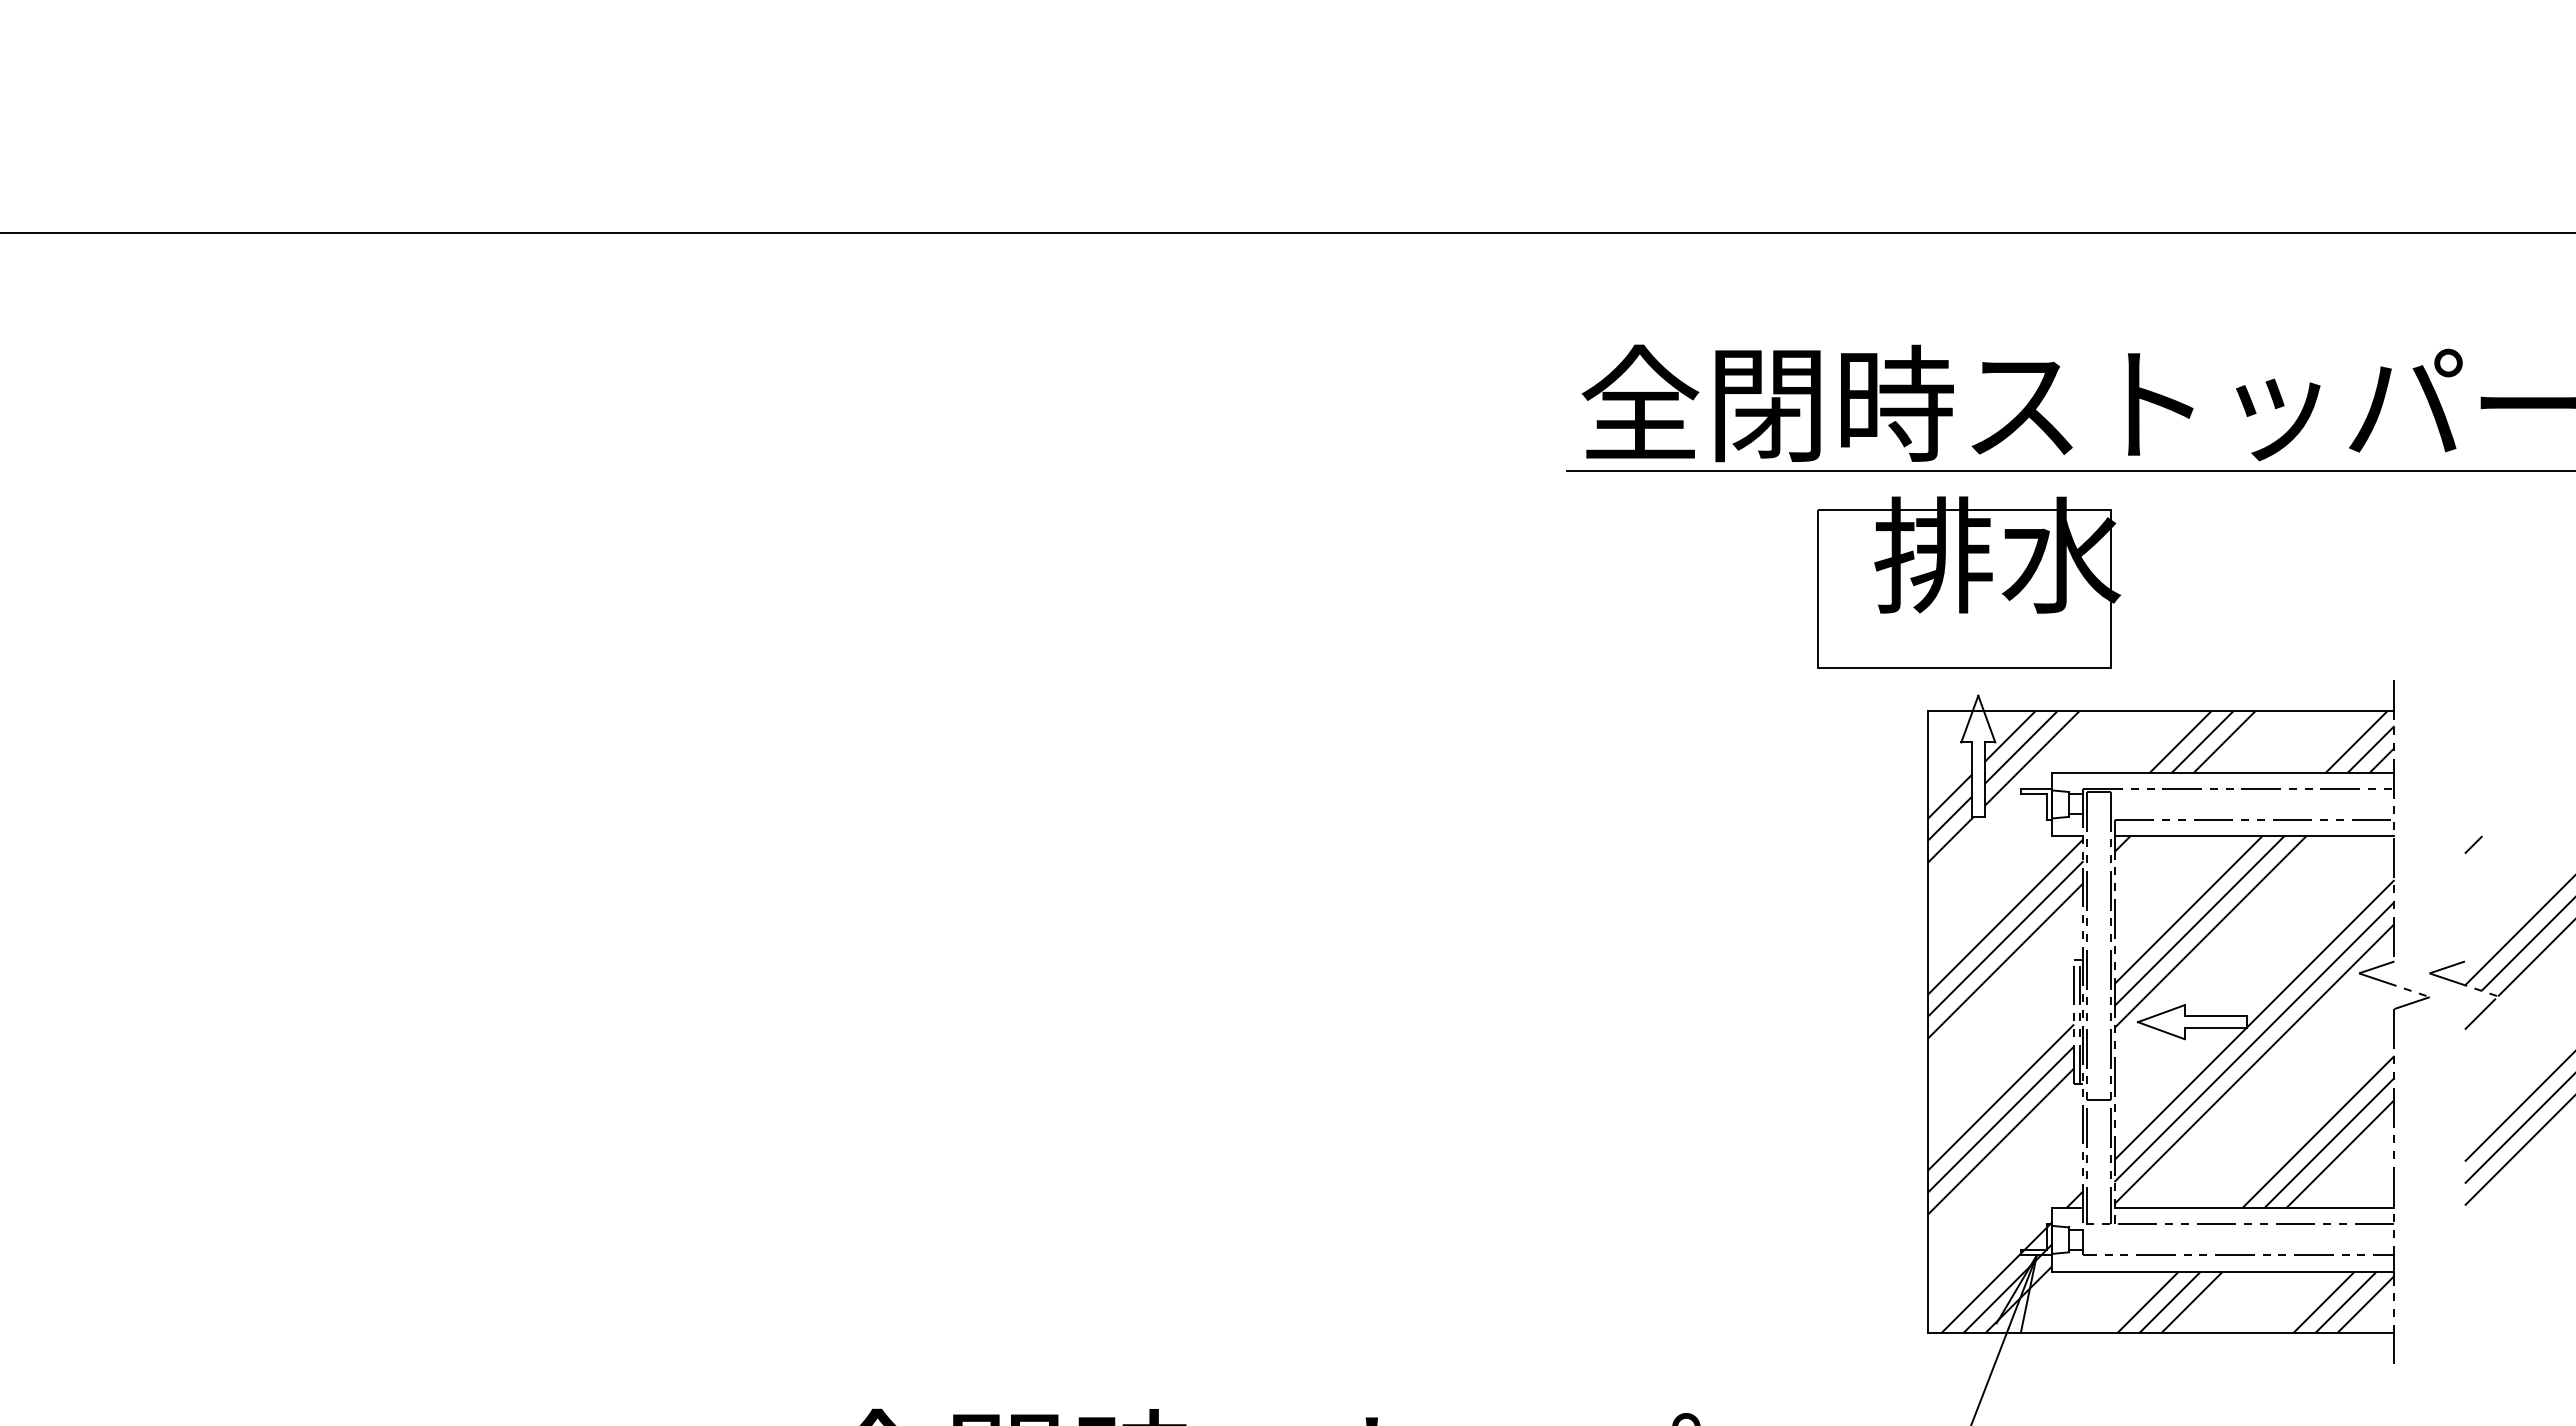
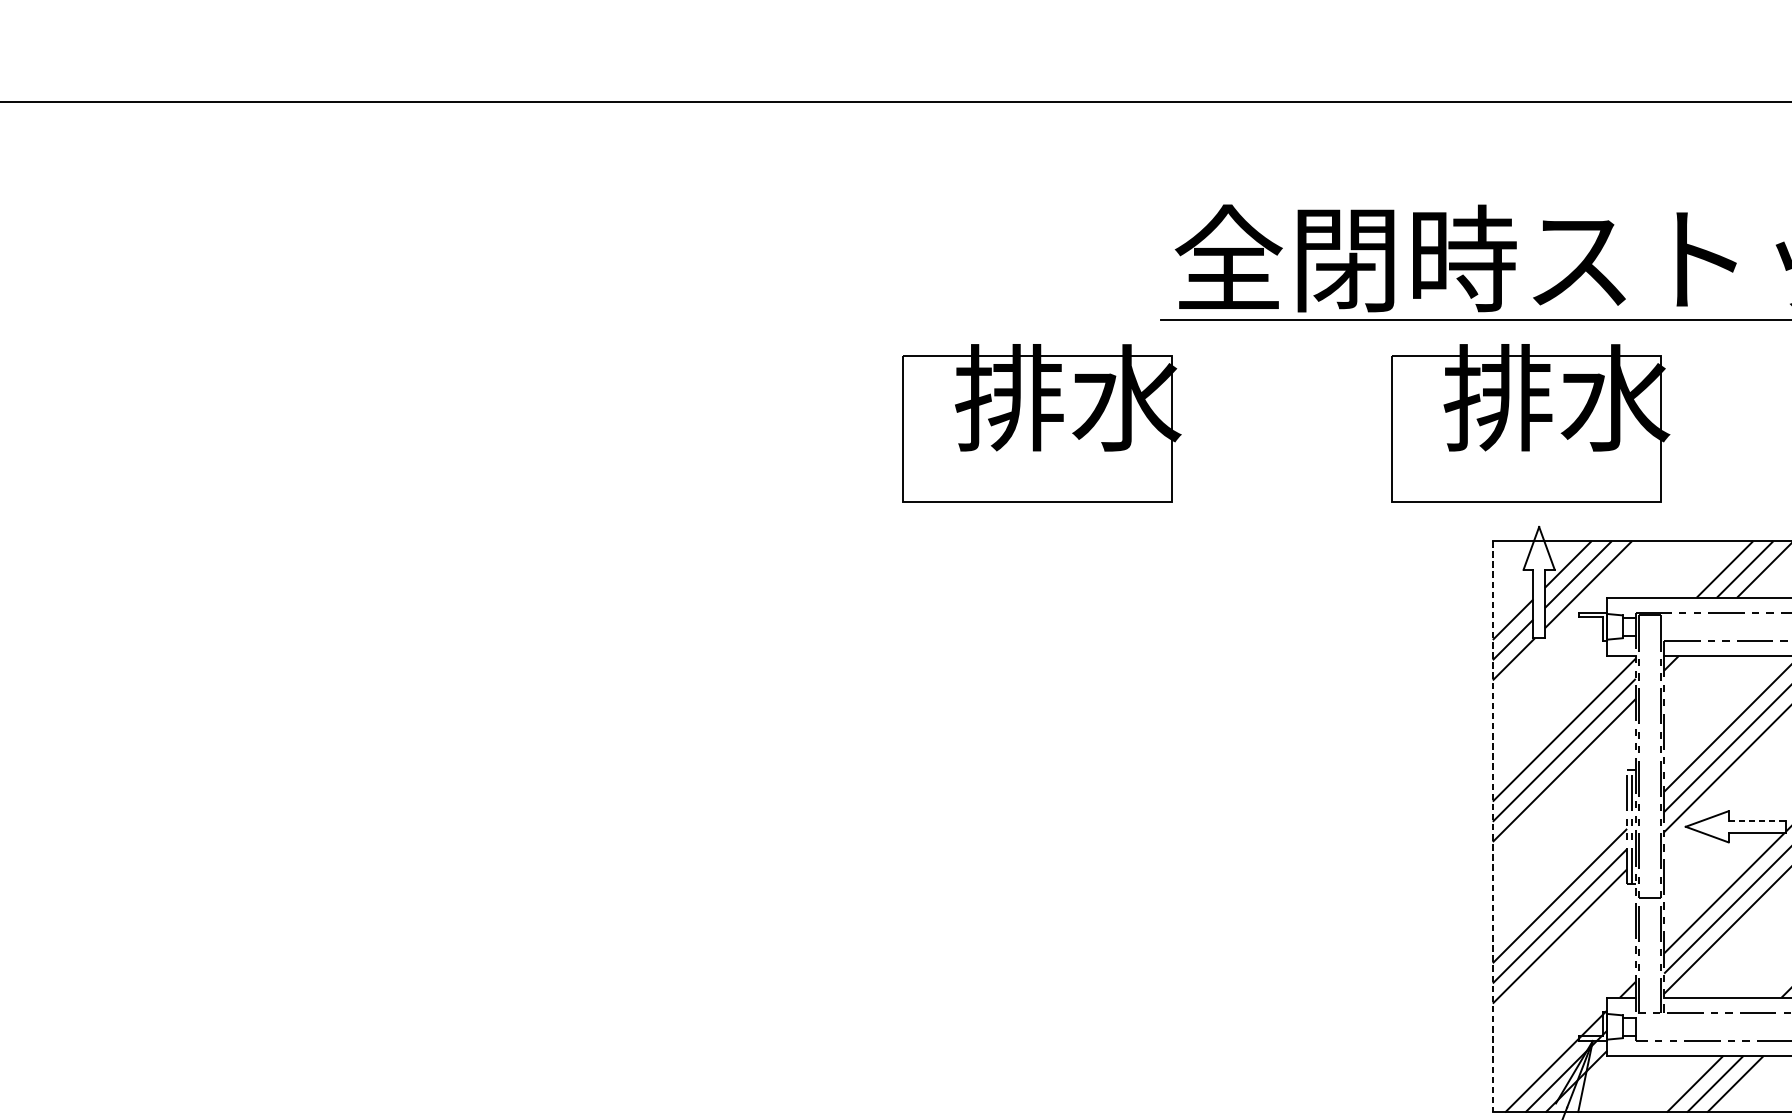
part: (1437, 582) -> (1042, 422), added
line: (2216, 1015) -> (1757, 820), solid -> dashed
line: (1927, 1022) -> (1492, 827), solid -> dashed

